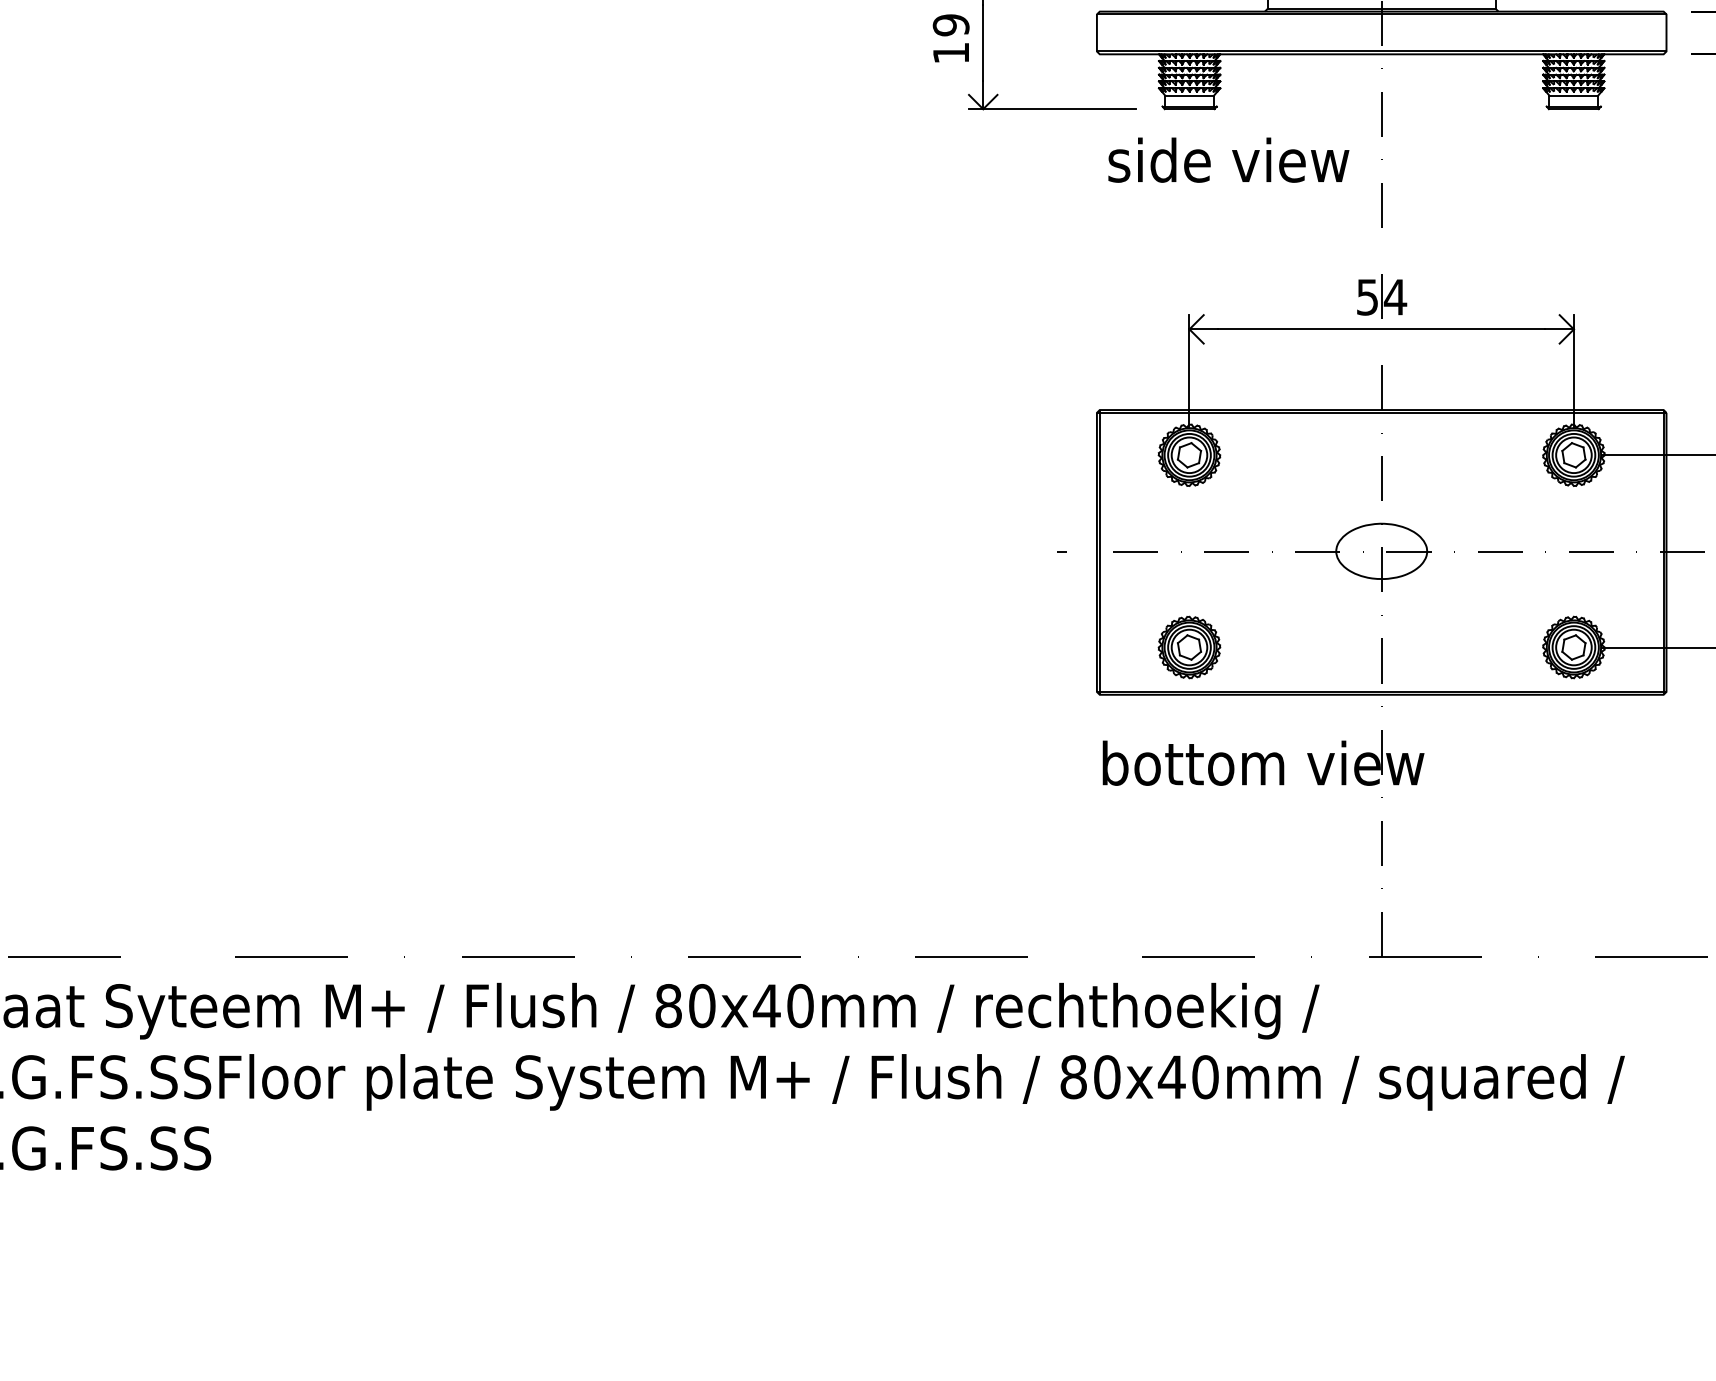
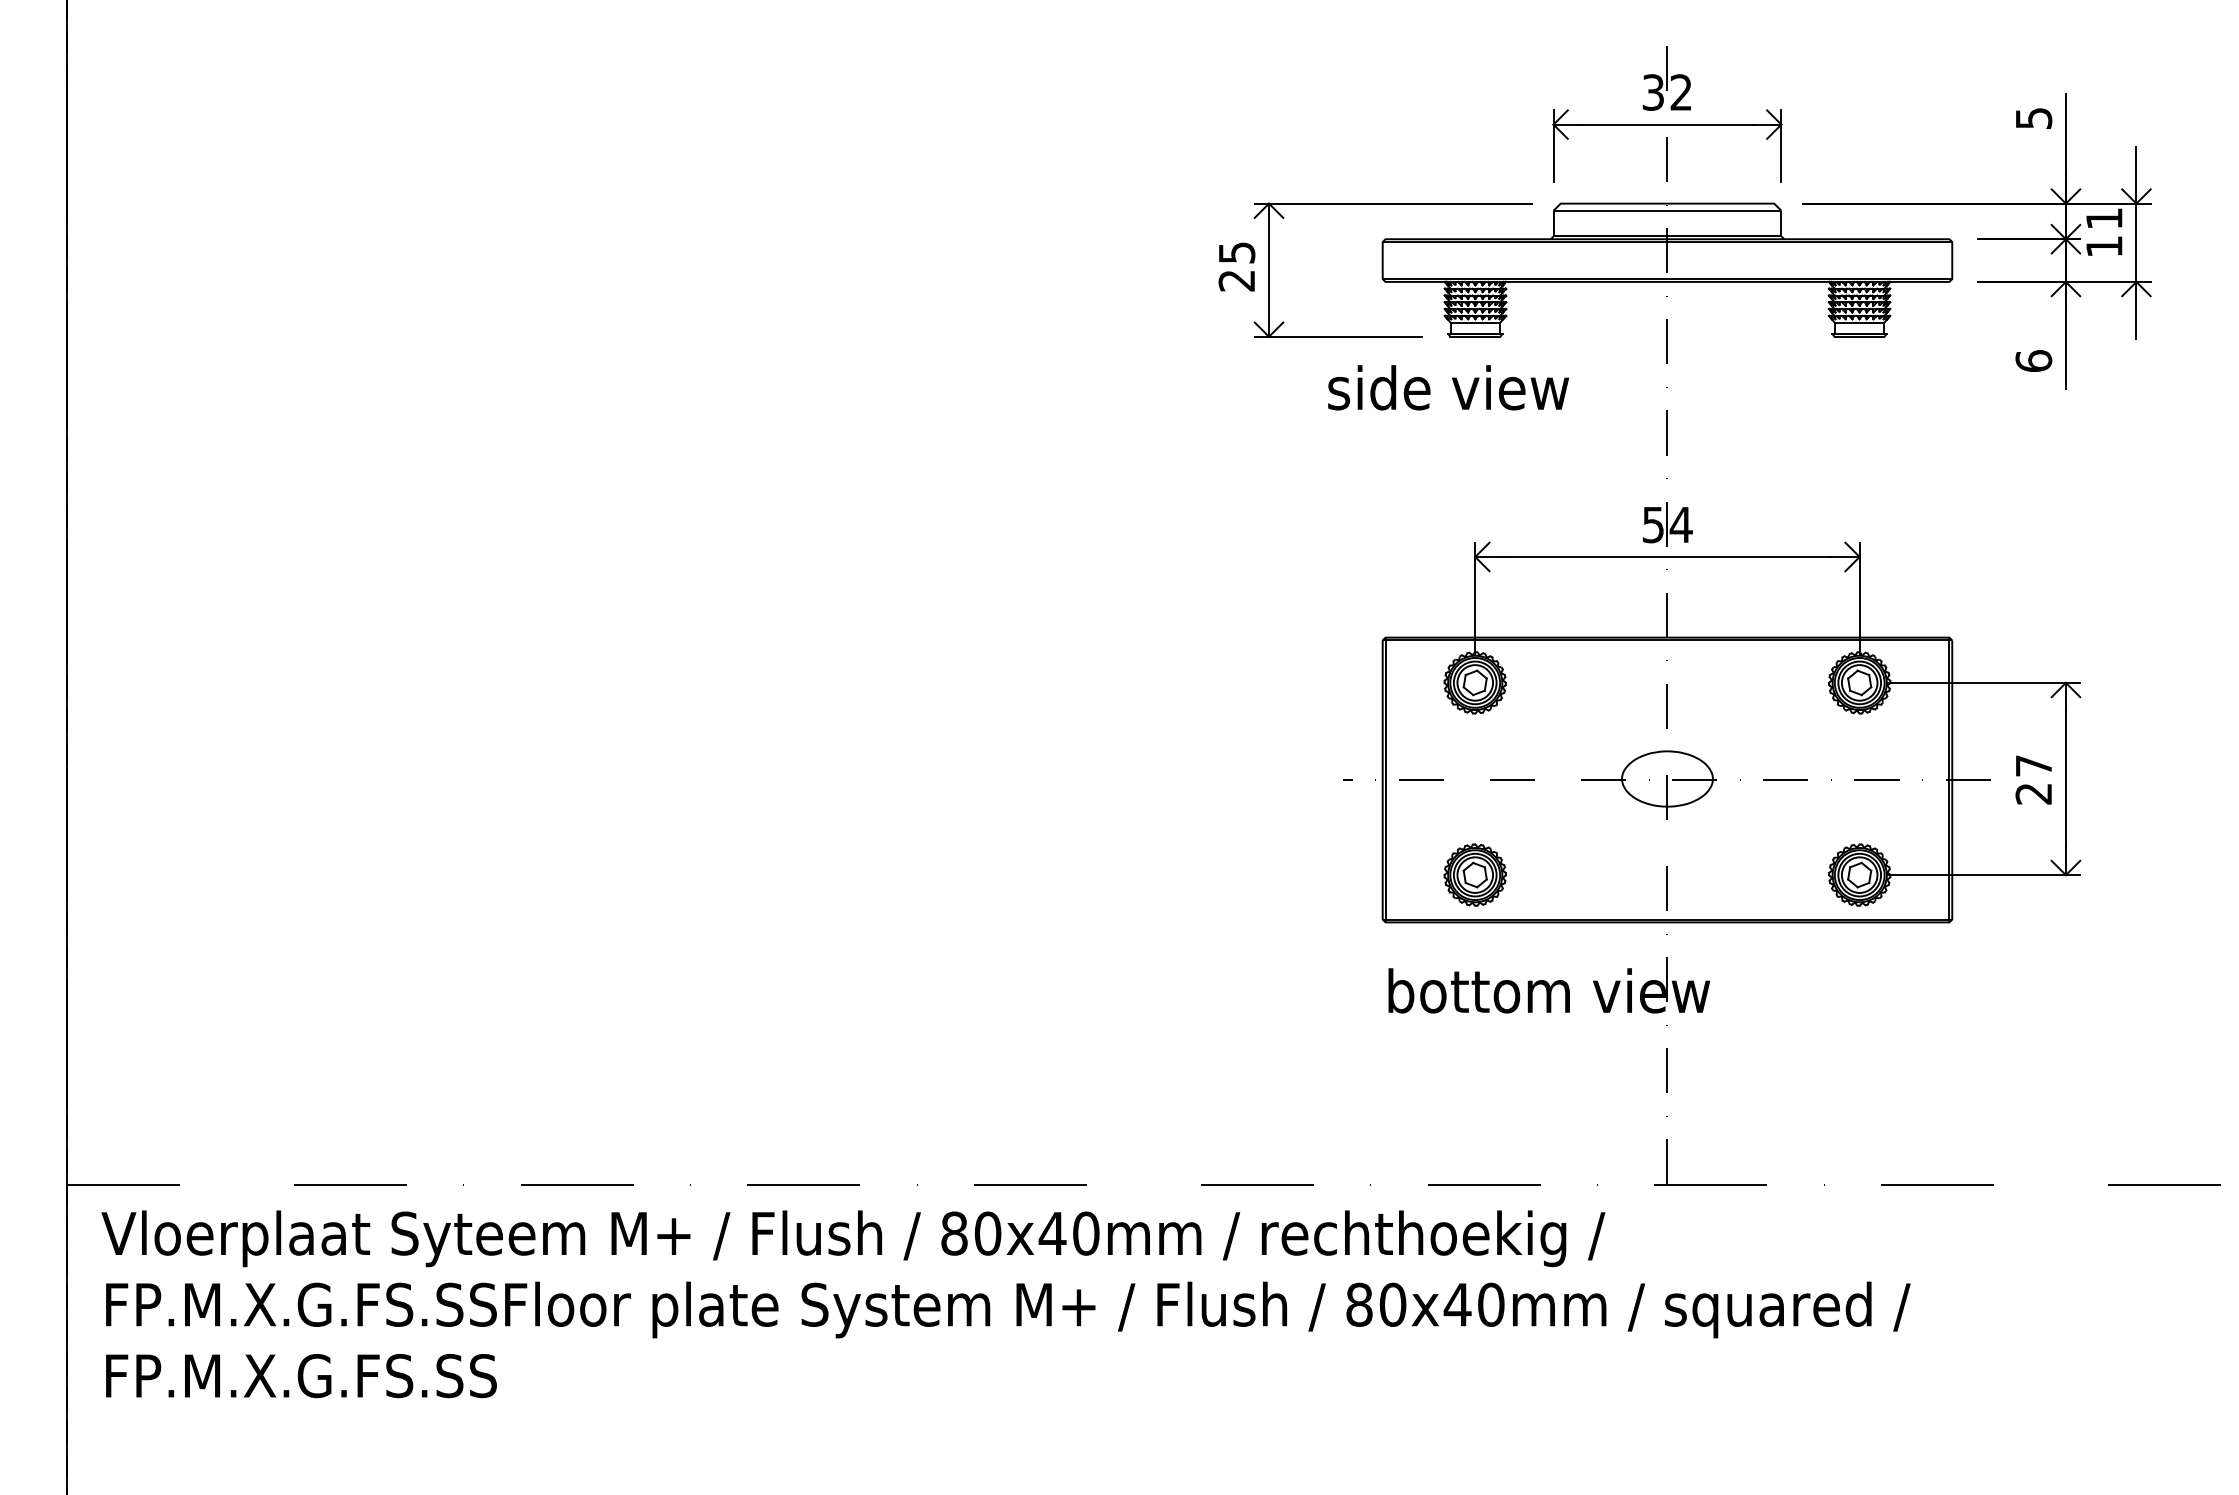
text: (950, 38) -> (1236, 266), 19 -> 25
text: (1228, 159) -> (1448, 387), moved

